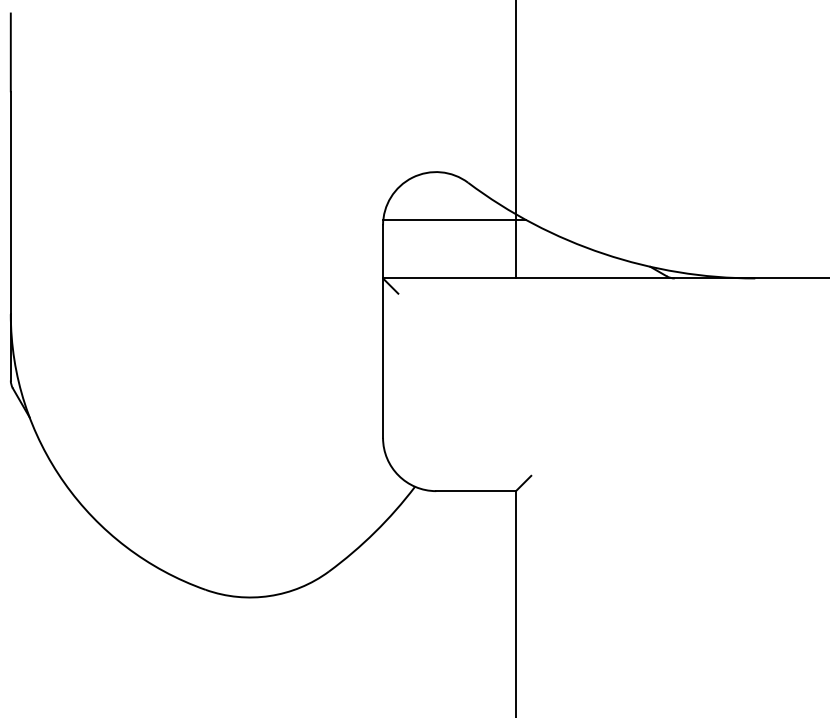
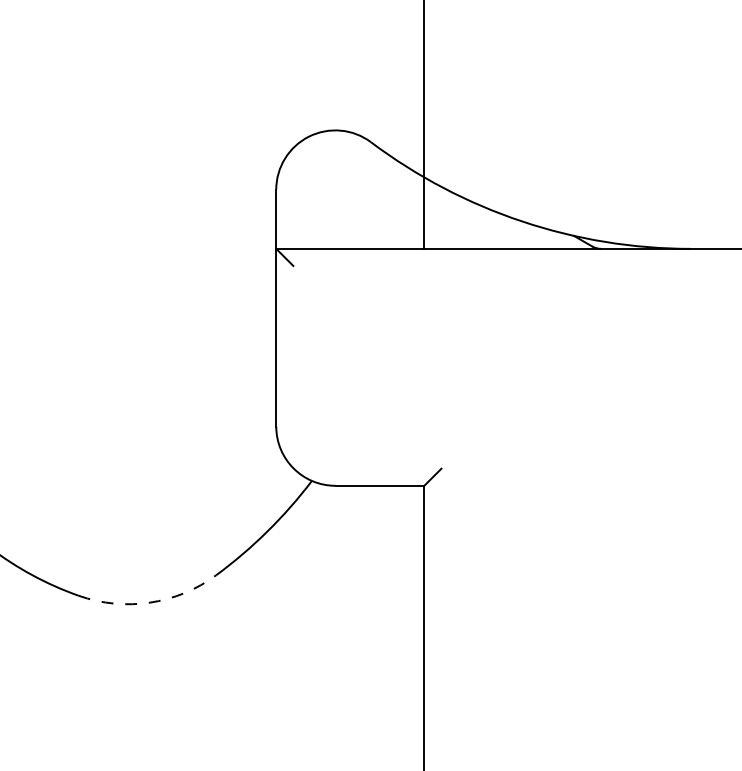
line: (454, 219) -> (355, 183), removed
arc: (269, 596) -> (149, 603), solid -> dashed

